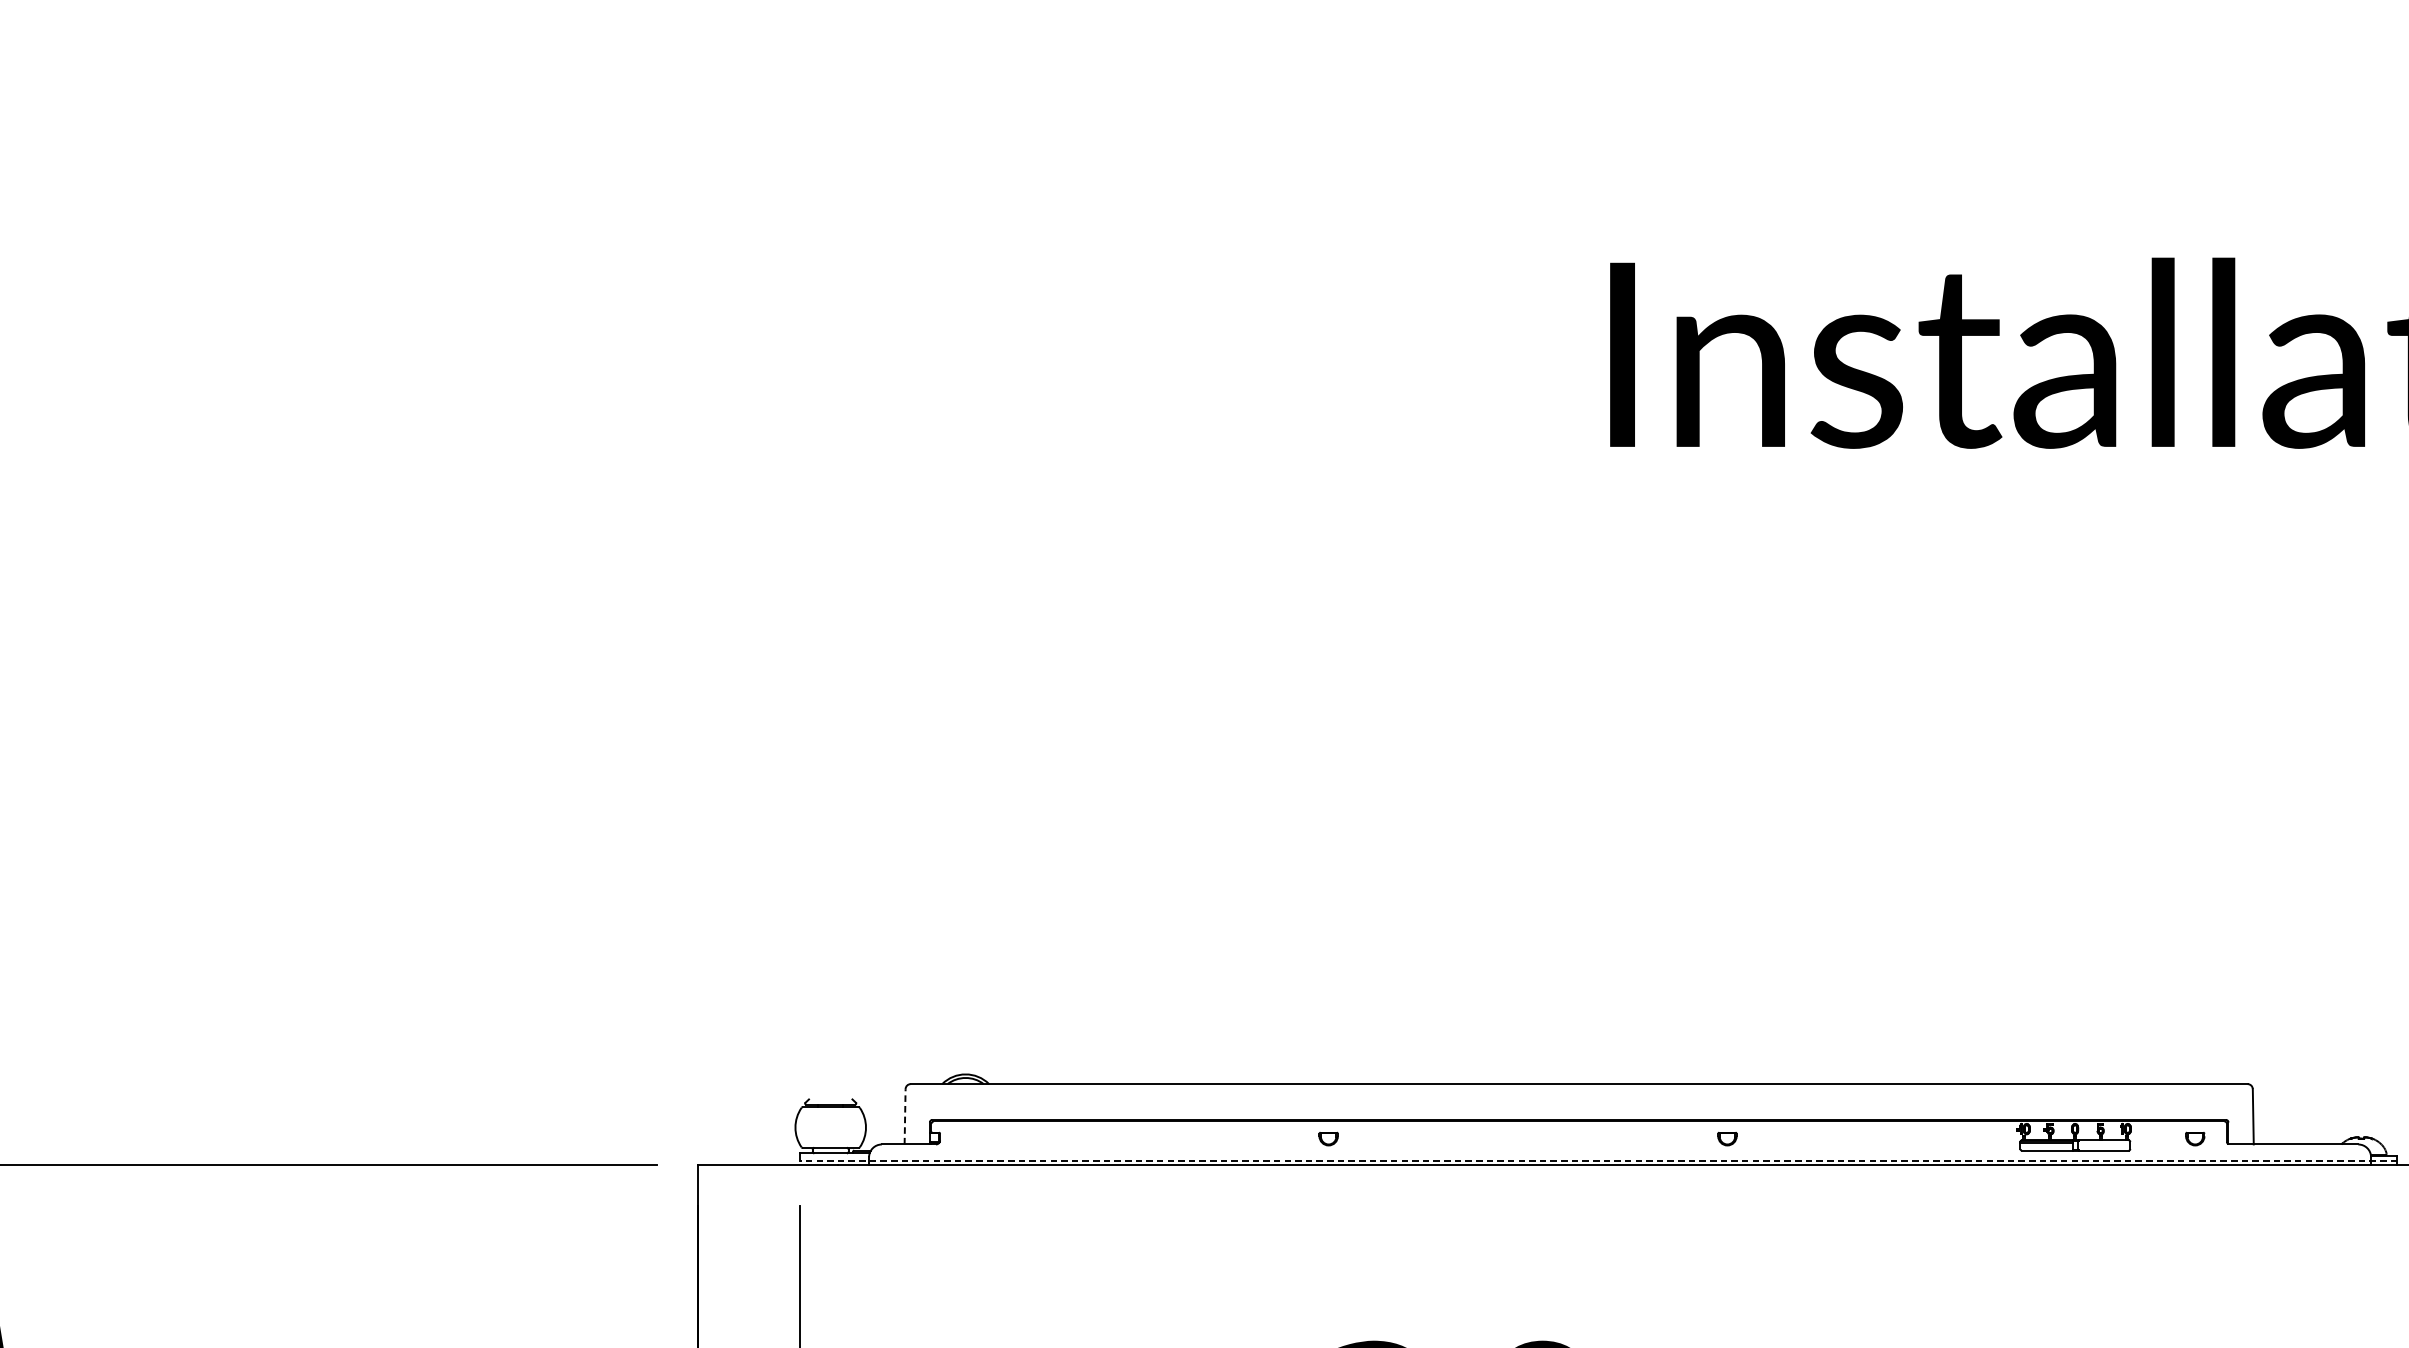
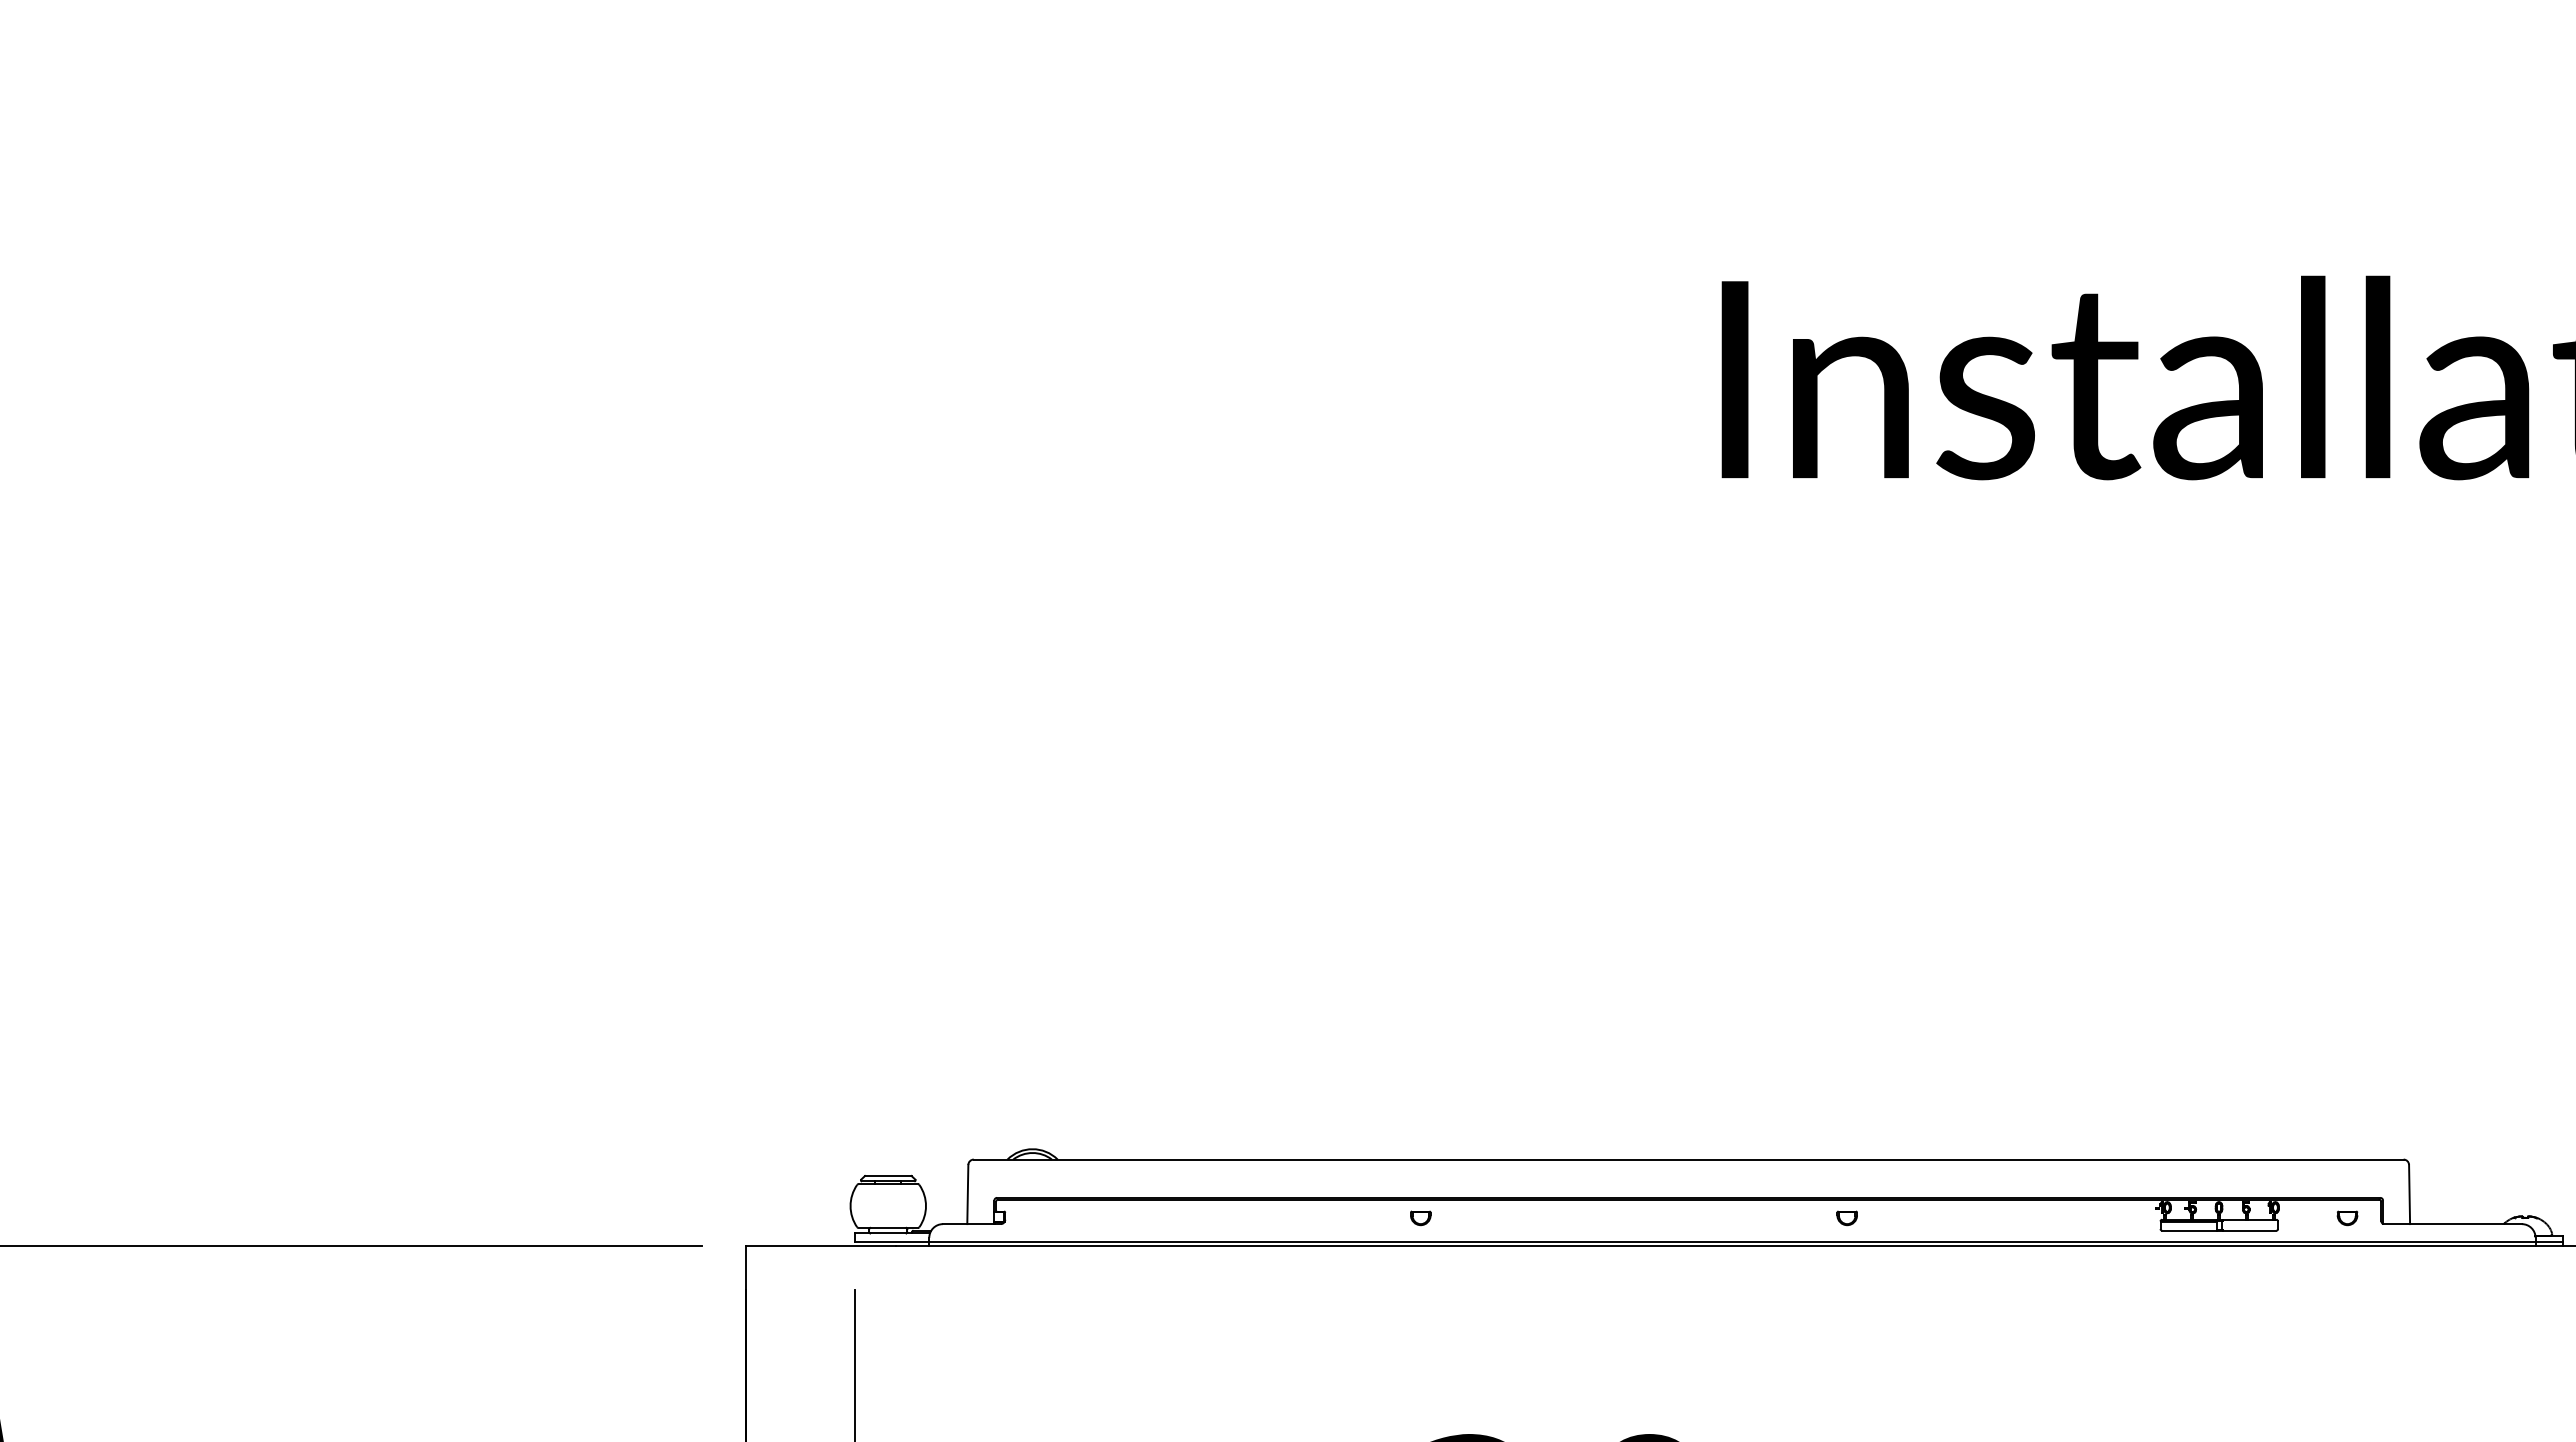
line: (830, 1099) -> (888, 1175), added
line: (904, 1116) -> (967, 1194), dashed -> solid
line: (1597, 1160) -> (1708, 1241), dashed -> solid

